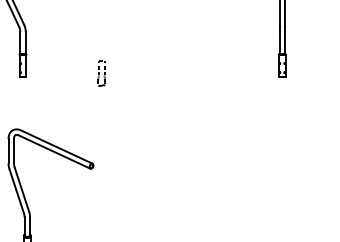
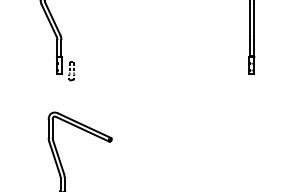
part: (101, 74) -> (71, 71), moved

